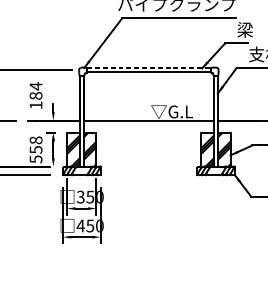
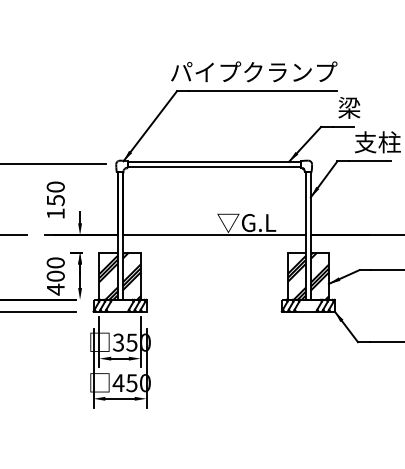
line: (149, 68) -> (214, 161), dashed -> solid
text: (35, 90) -> (55, 193), 184 -> 150
text: (35, 150) -> (55, 276), 558 -> 400

